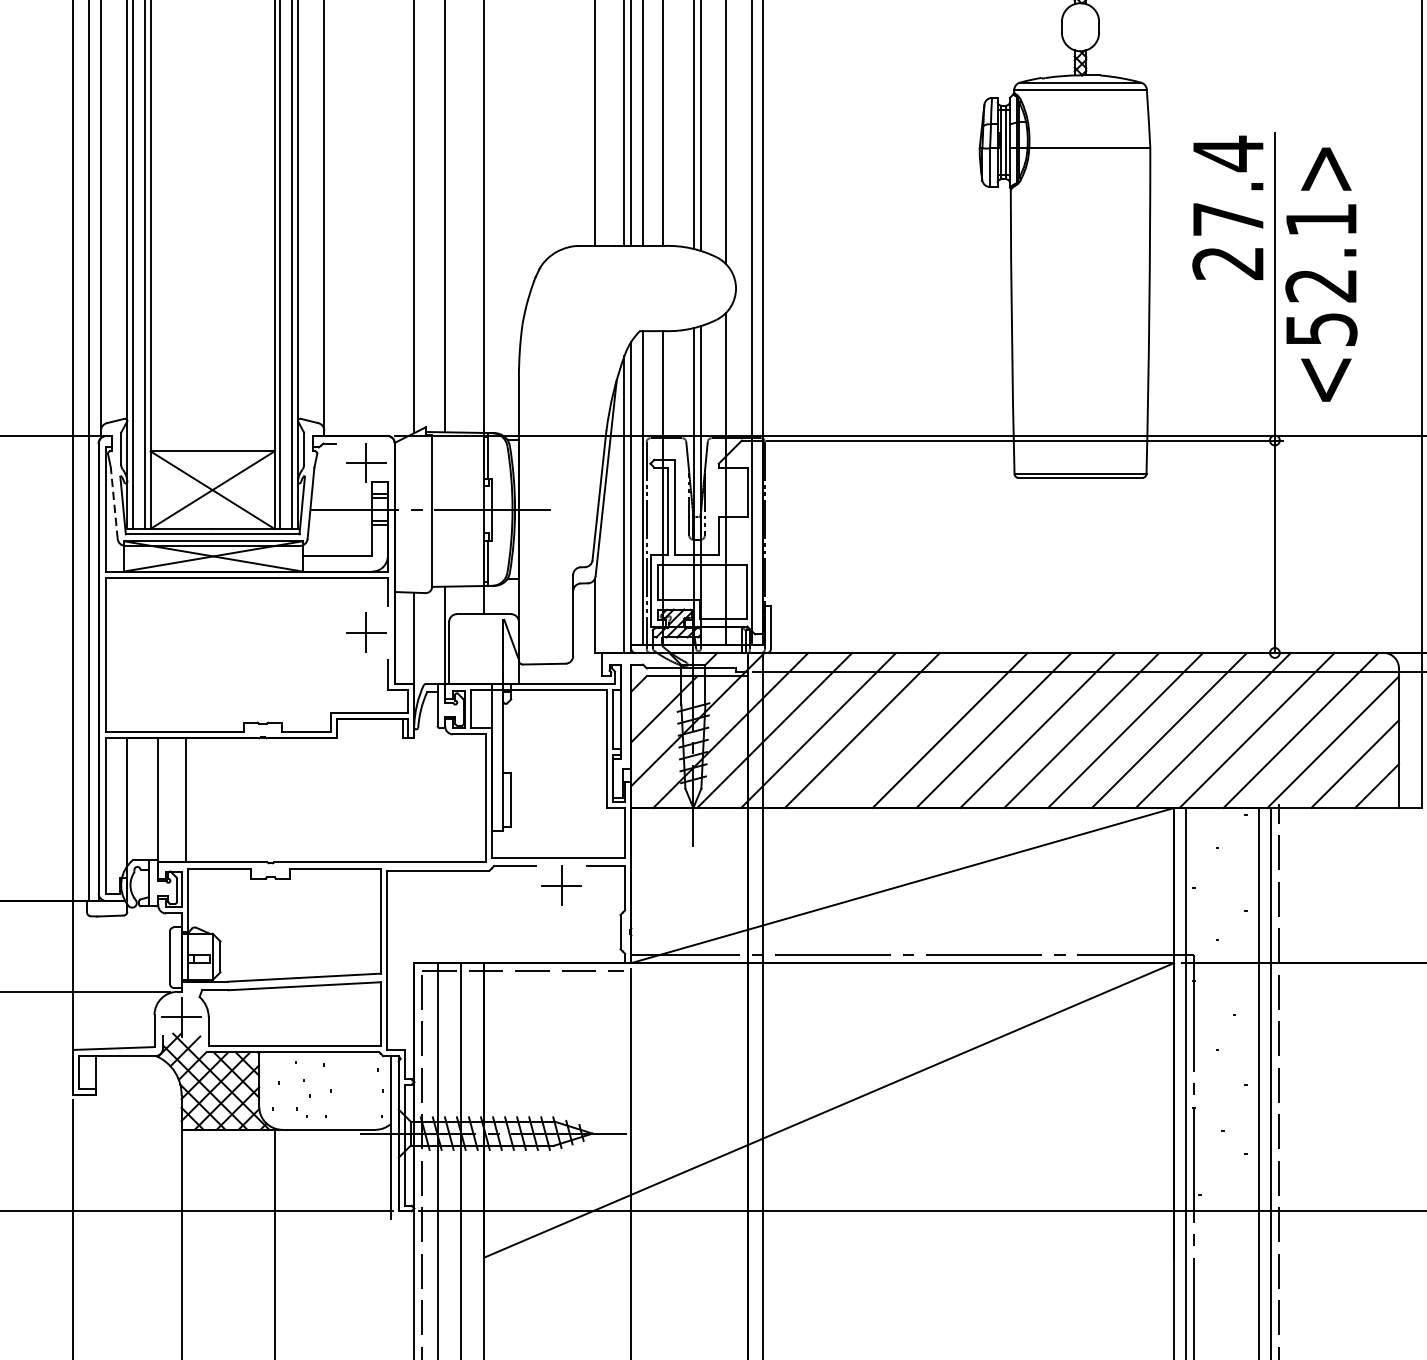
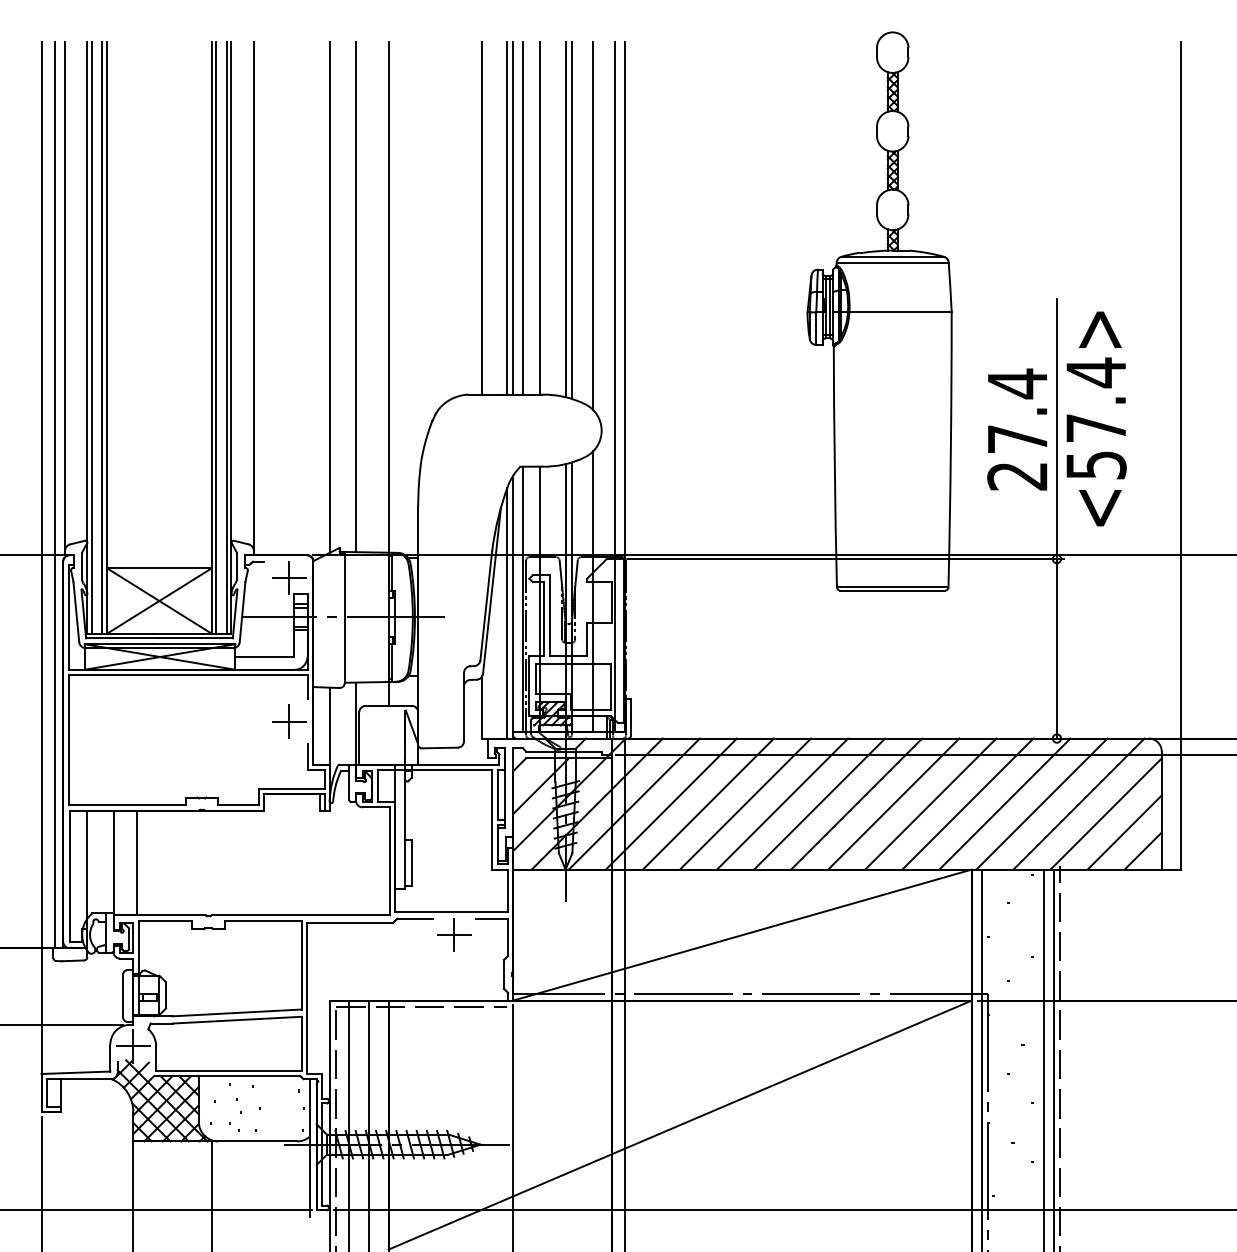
text: (1228, 207) -> (1017, 429), moved
text: (1320, 251) -> (1095, 399), <52.1> -> <57.4>
line: (114, 502) -> (76, 611), dashed -> solid
line: (906, 729) -> (745, 803), added

